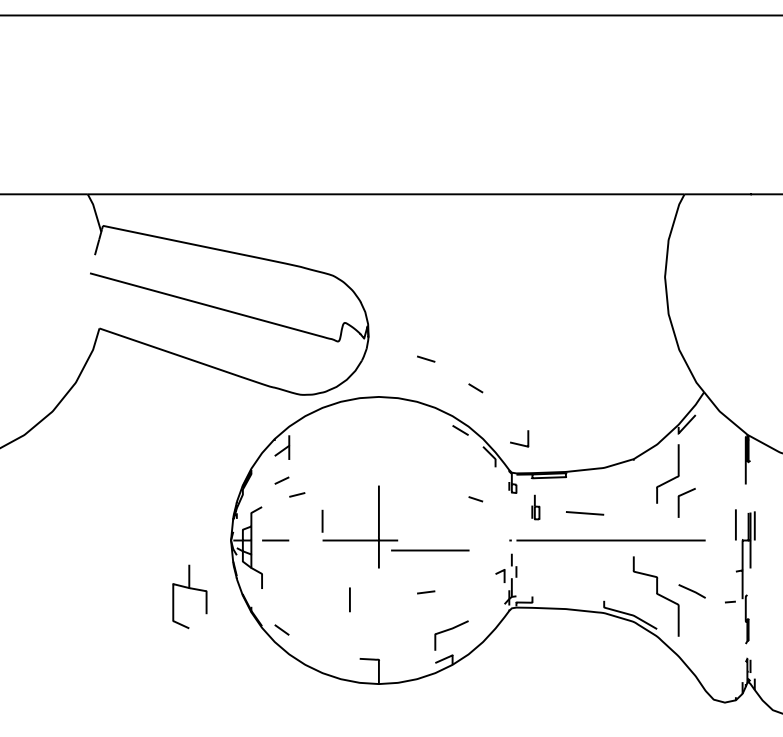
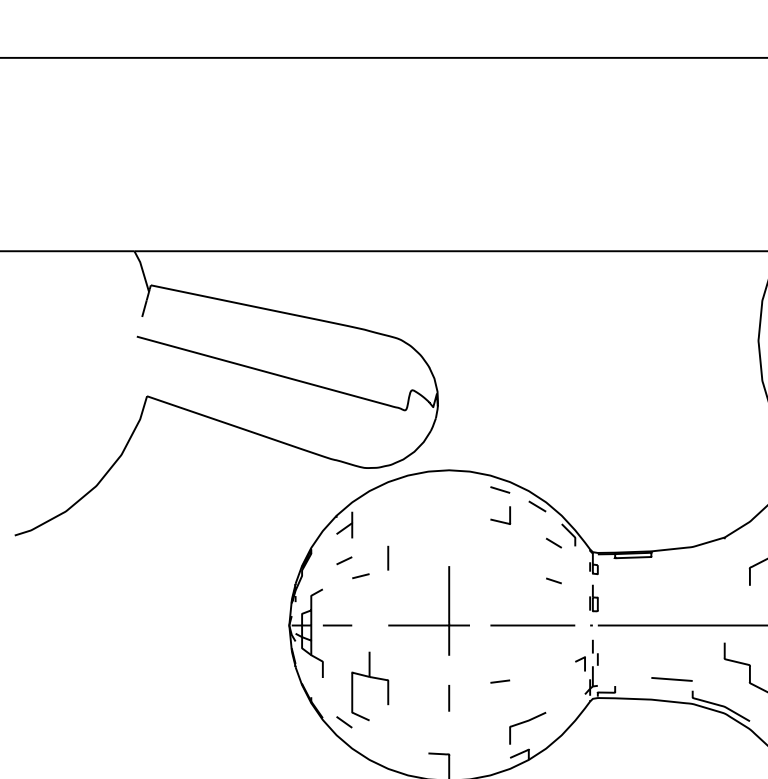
line: (426, 358) -> (500, 489), moved
line: (475, 388) -> (553, 543), moved
curve: (519, 443) -> (500, 520), moved
part: (535, 507) -> (593, 598), moved
line: (585, 513) -> (672, 679), moved
line: (322, 520) -> (388, 557), moved
line: (430, 550) -> (533, 625), moved
part: (190, 589) -> (370, 678), moved
line: (349, 599) -> (448, 697), moved

